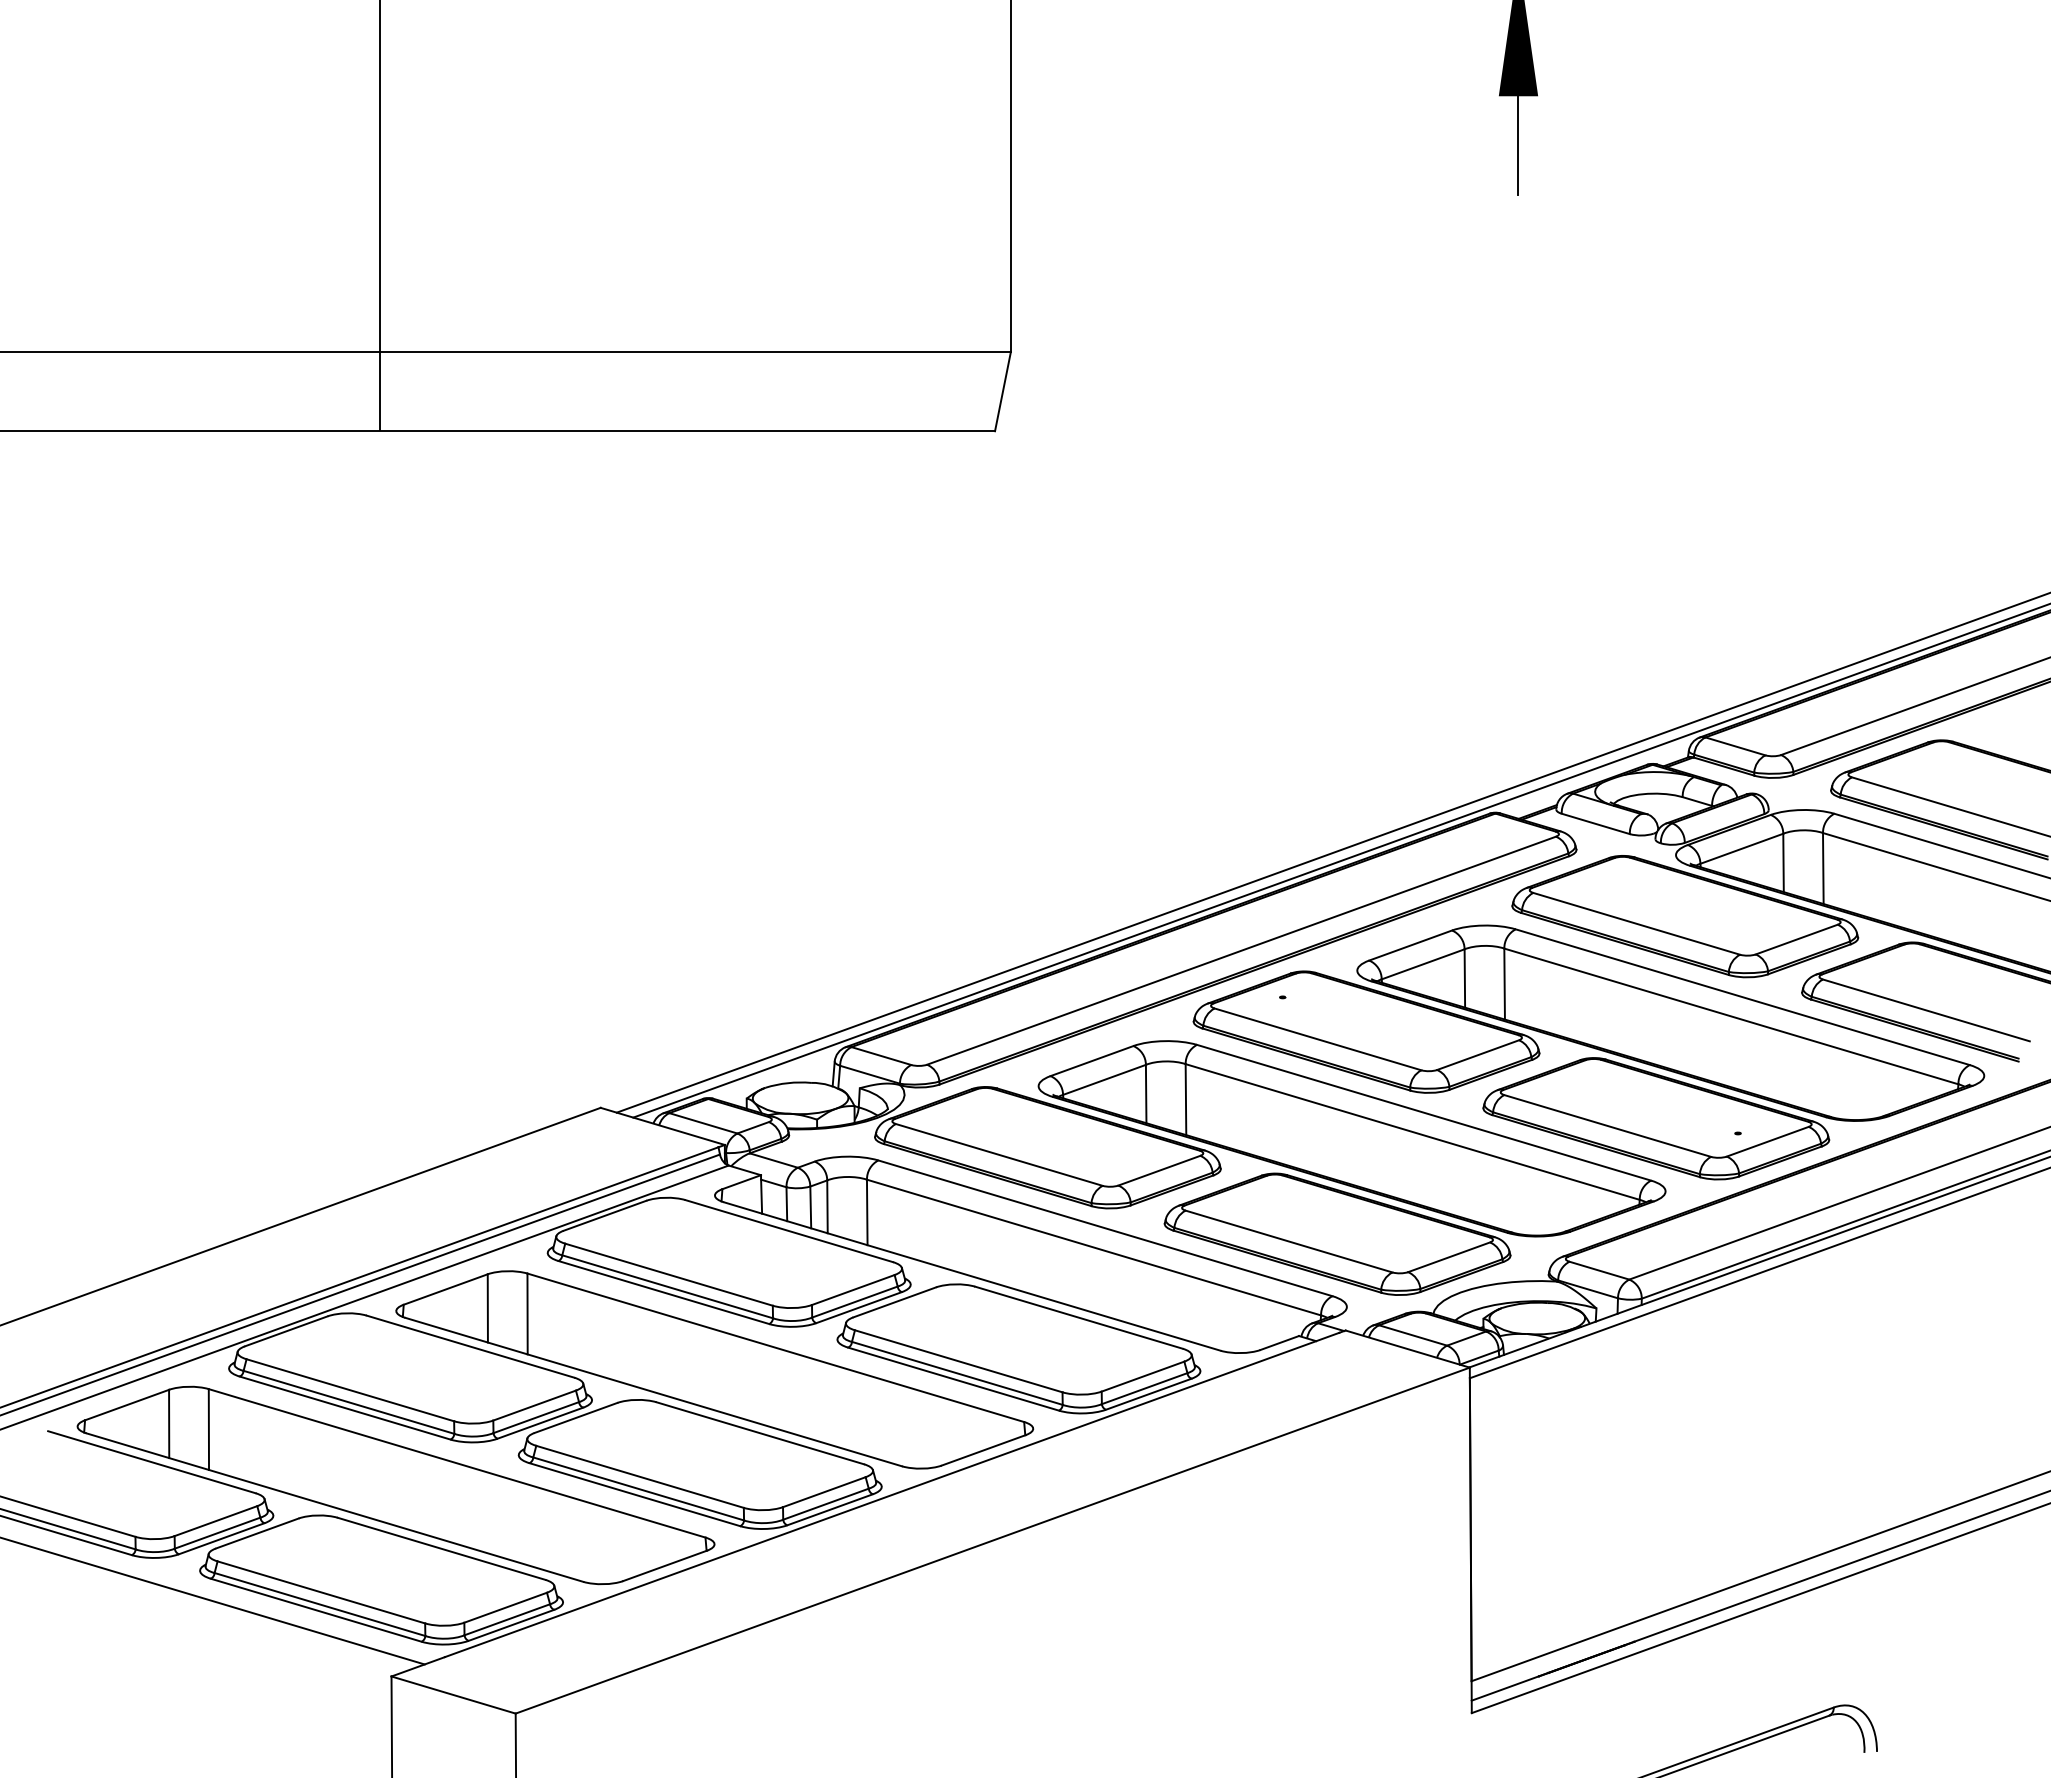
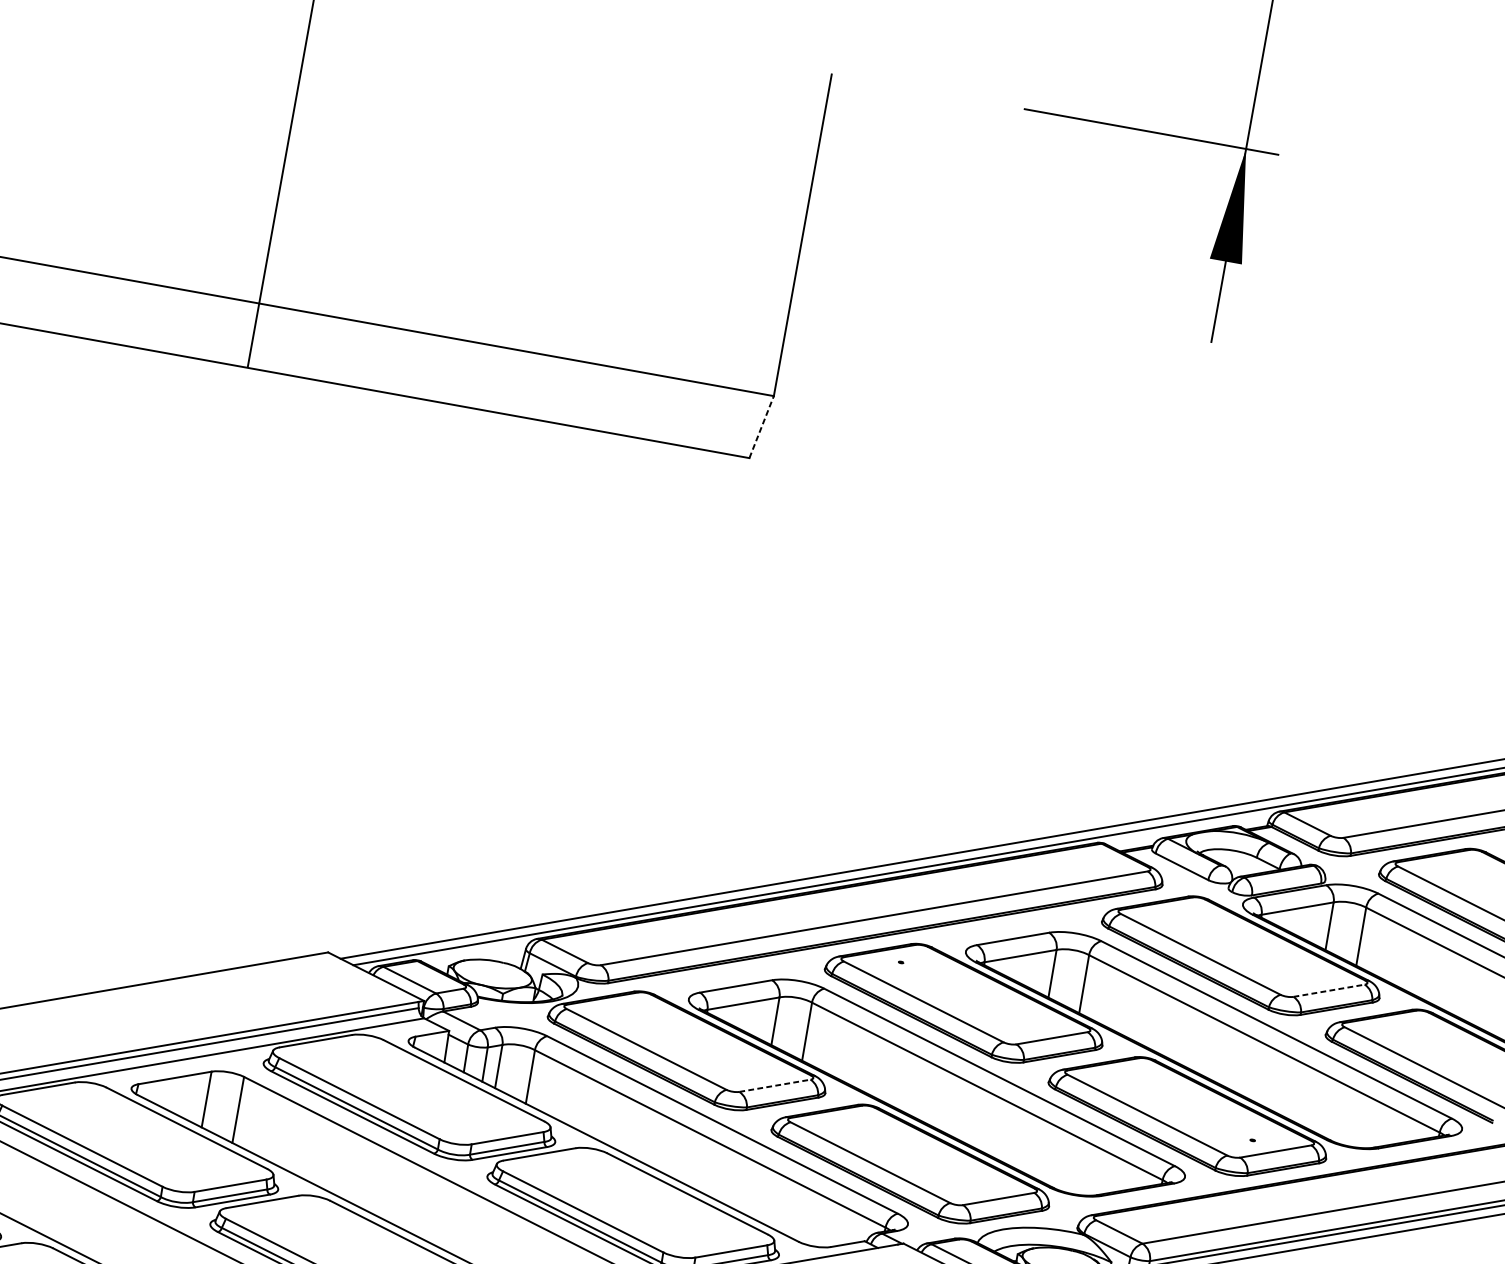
line: (1003, 391) -> (762, 426), solid -> dashed
line: (1796, 939) -> (1328, 990), solid -> dashed
line: (1159, 1170) -> (775, 1085), solid -> dashed

